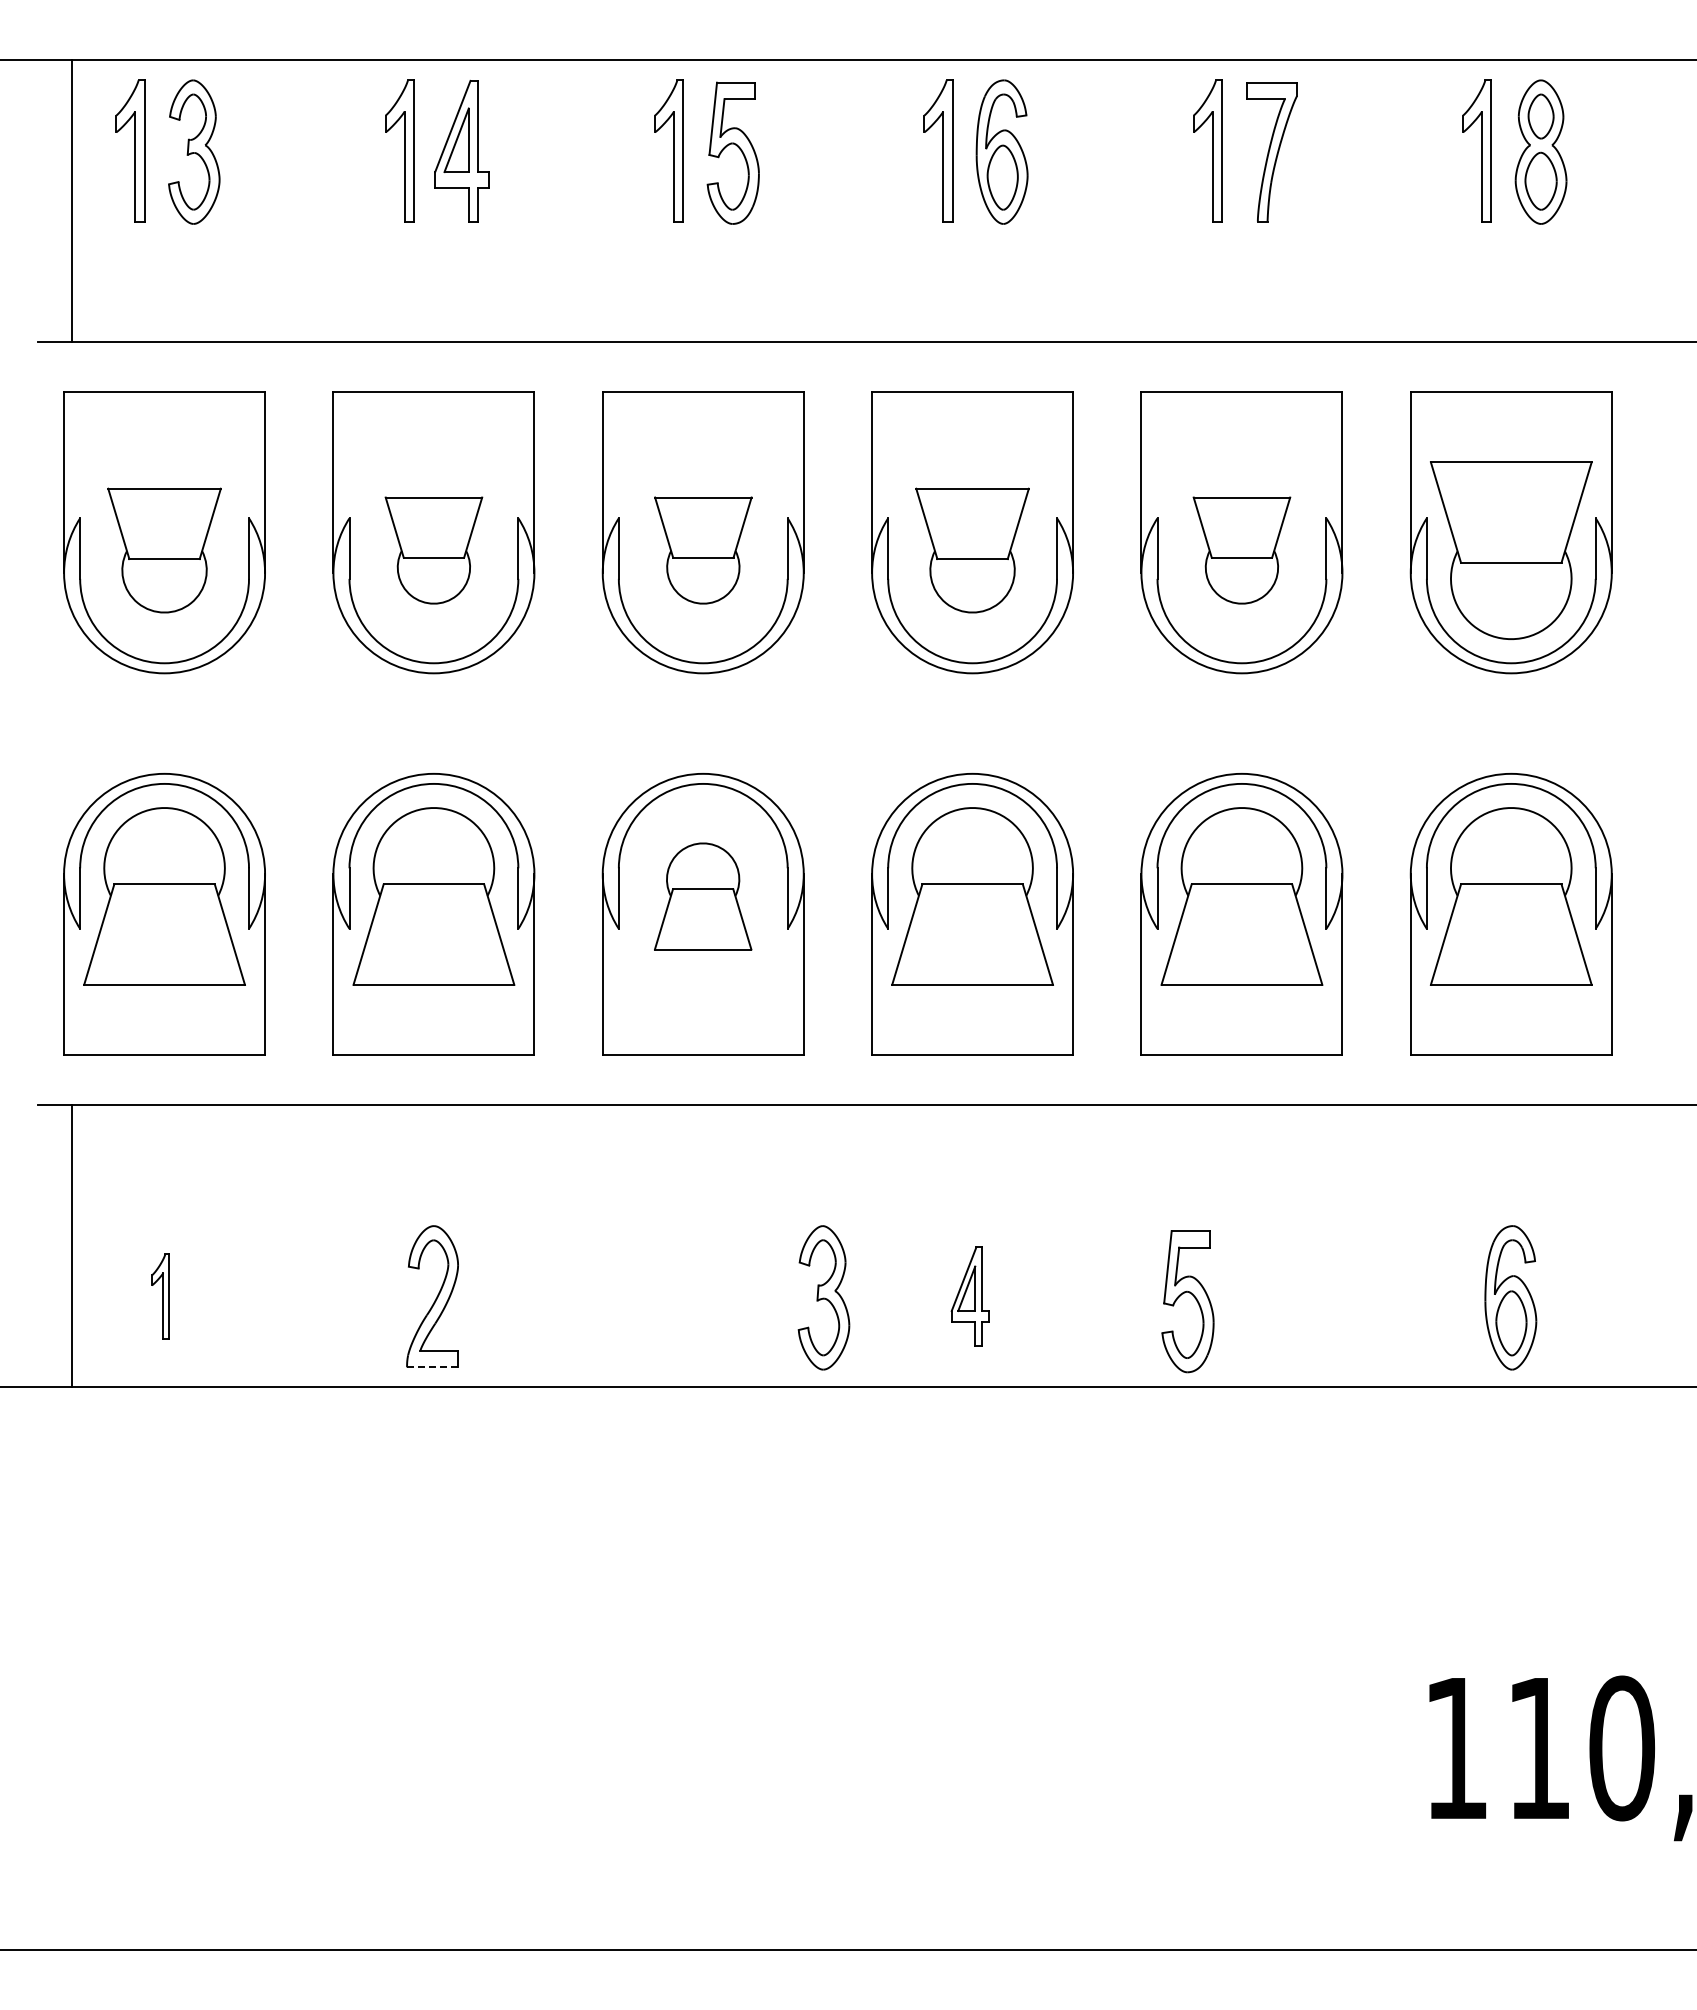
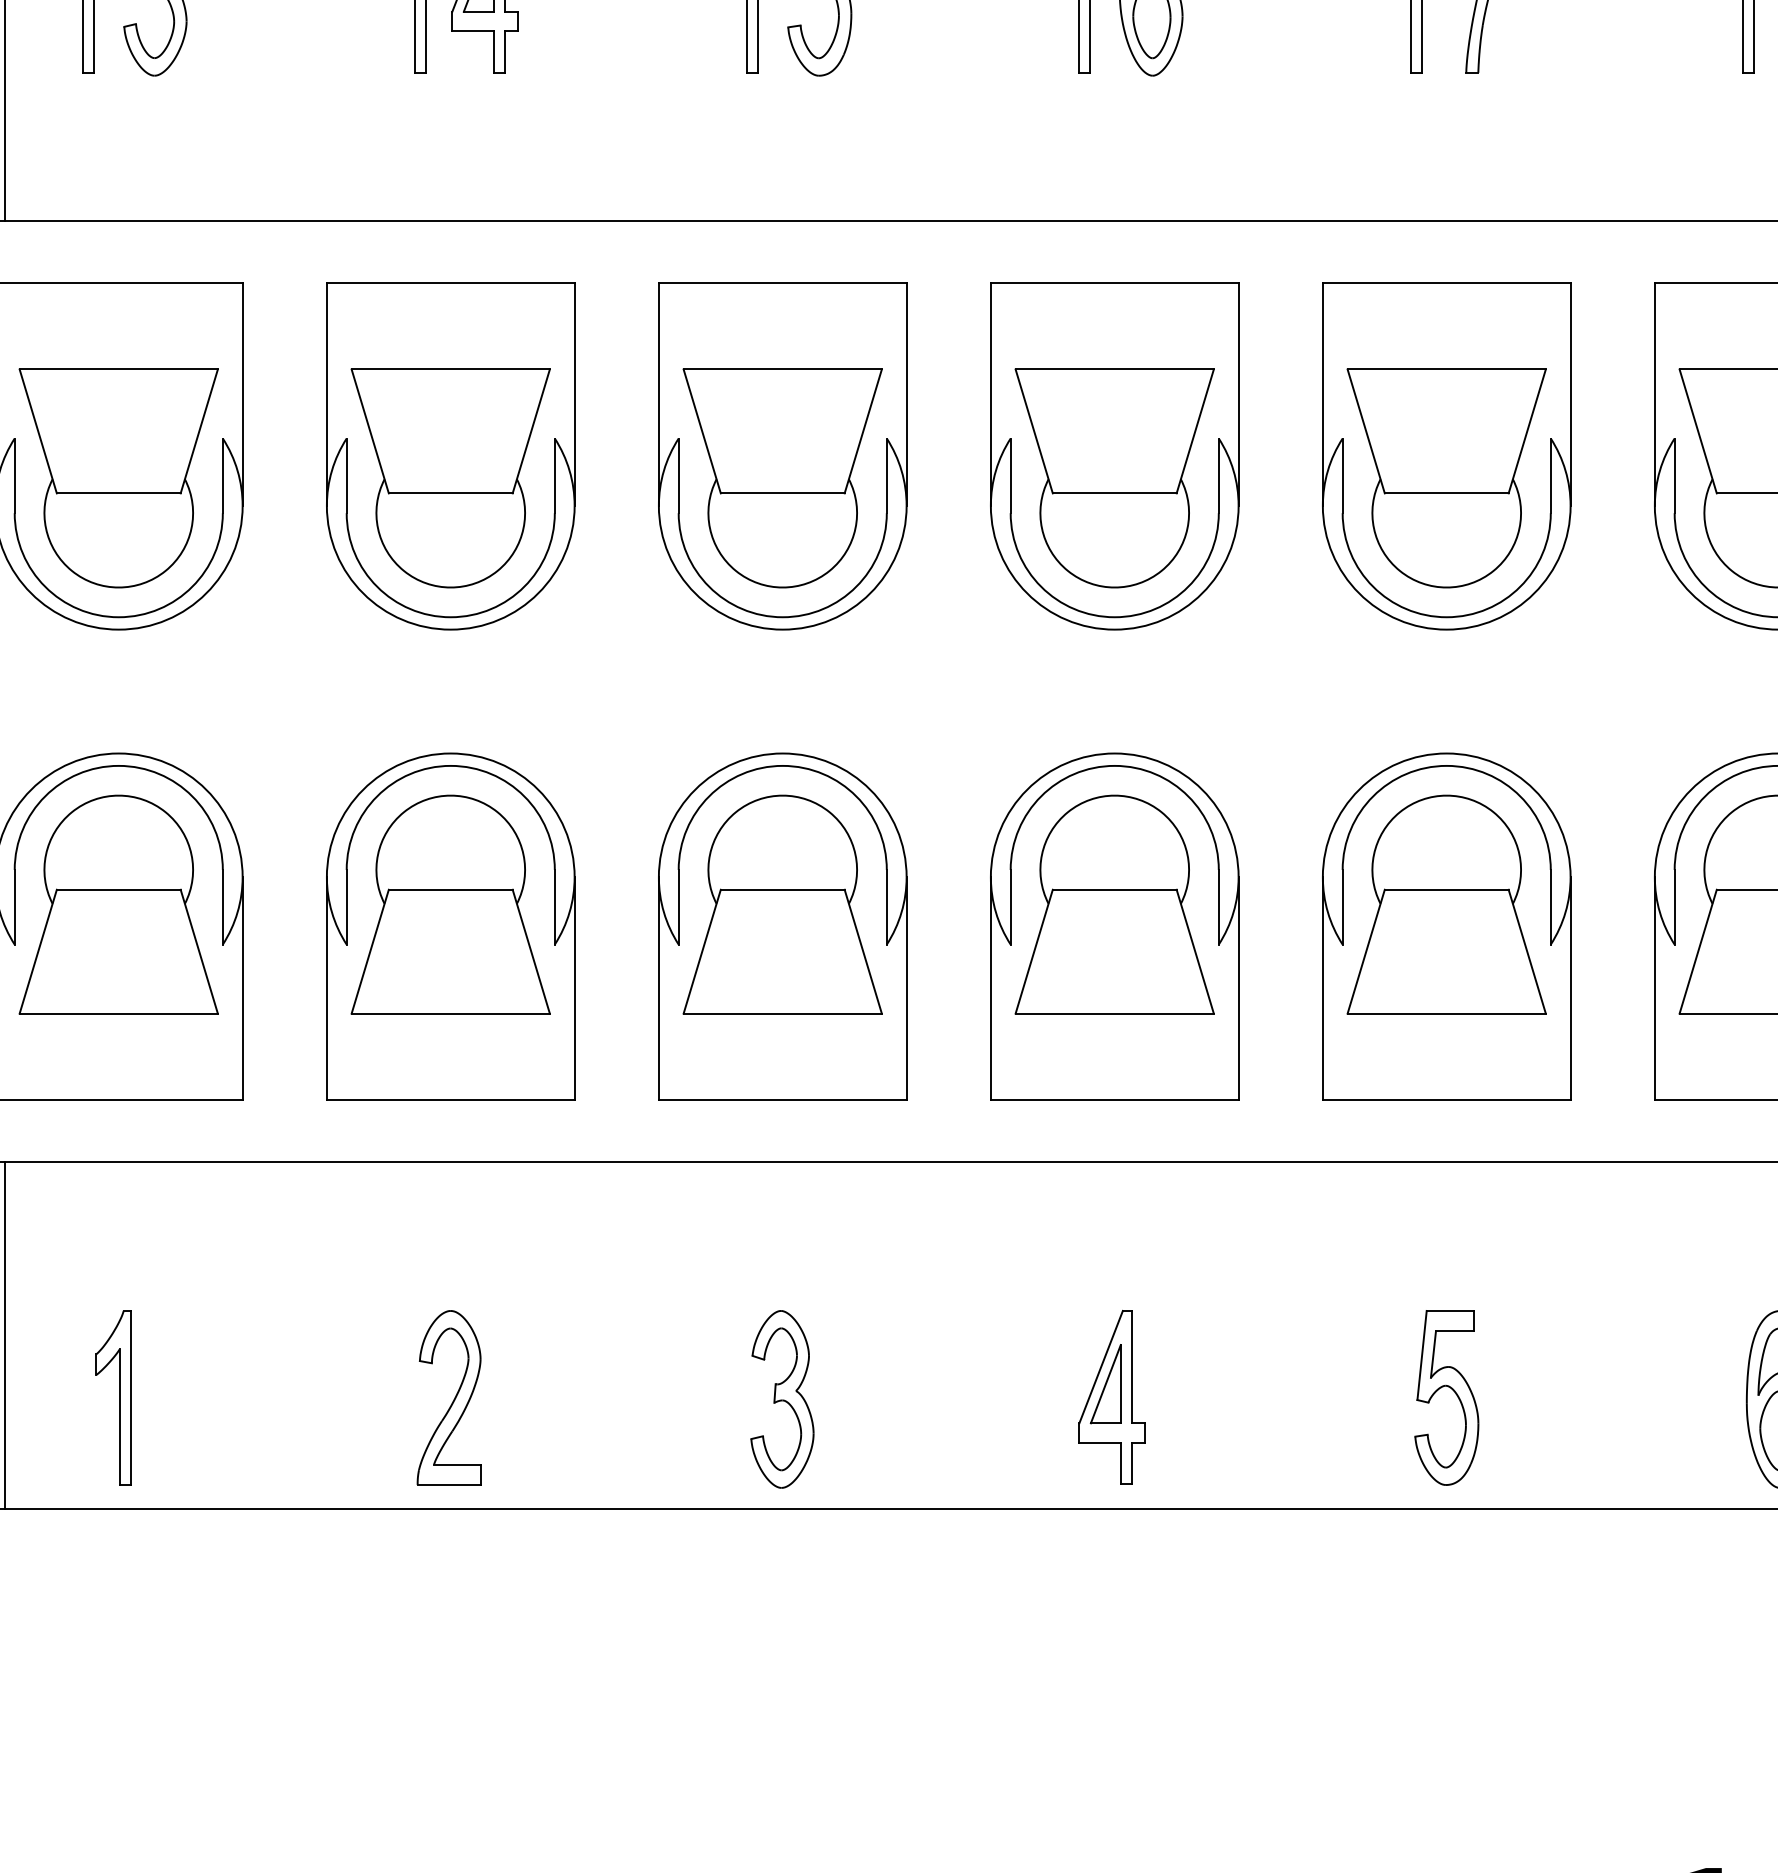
part: (164, 550) -> (118, 478), size x1.43
part: (433, 550) -> (450, 478), size x1.67
part: (703, 550) -> (783, 478), size x1.67
part: (972, 550) -> (1114, 478), size x1.43
part: (1241, 550) -> (1446, 478), size x1.67
part: (702, 896) -> (781, 904), size x1.67
part: (160, 1296) -> (113, 1397), size x1.67
part: (969, 1296) -> (1110, 1397), size x1.43
part: (823, 1297) -> (781, 1398), moved
part: (1194, 1298) -> (1454, 1394), moved
line: (432, 1367) -> (449, 1485), dashed -> solid

